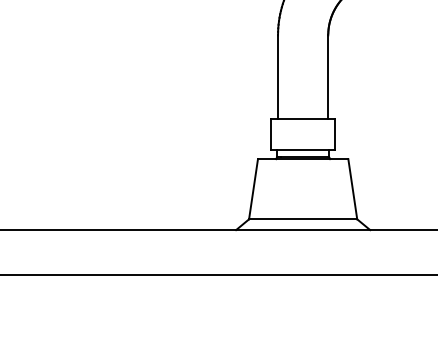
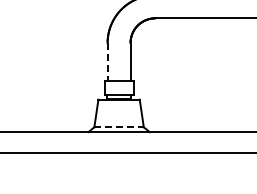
line: (277, 77) -> (107, 62), solid -> dashed
line: (304, 219) -> (119, 127), solid -> dashed

